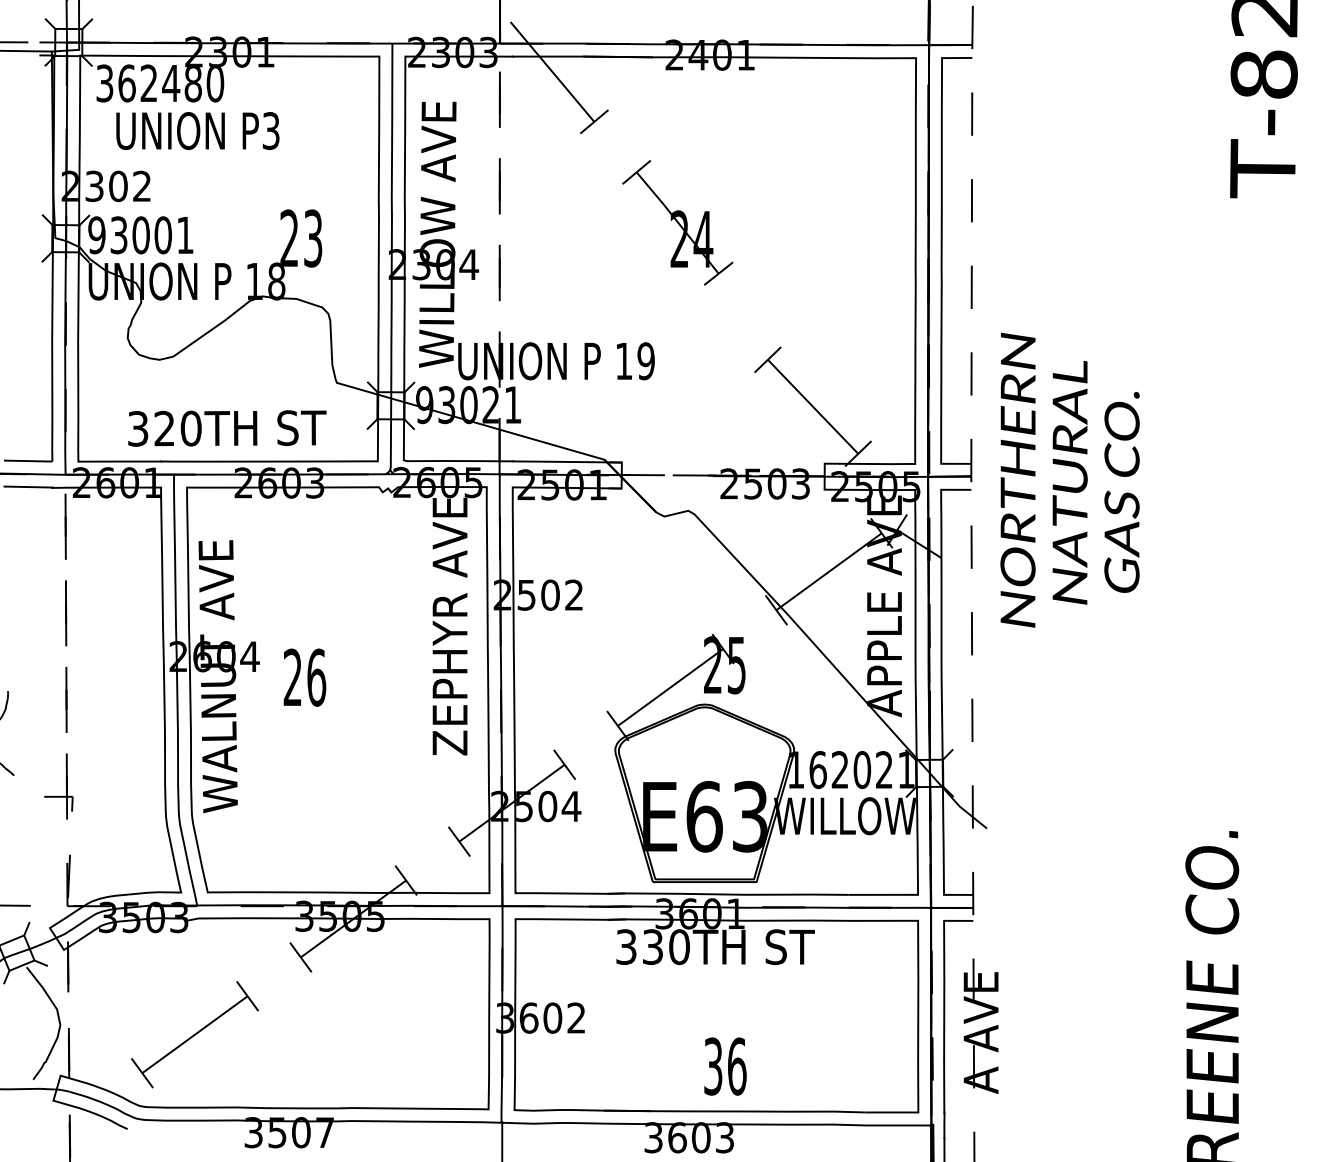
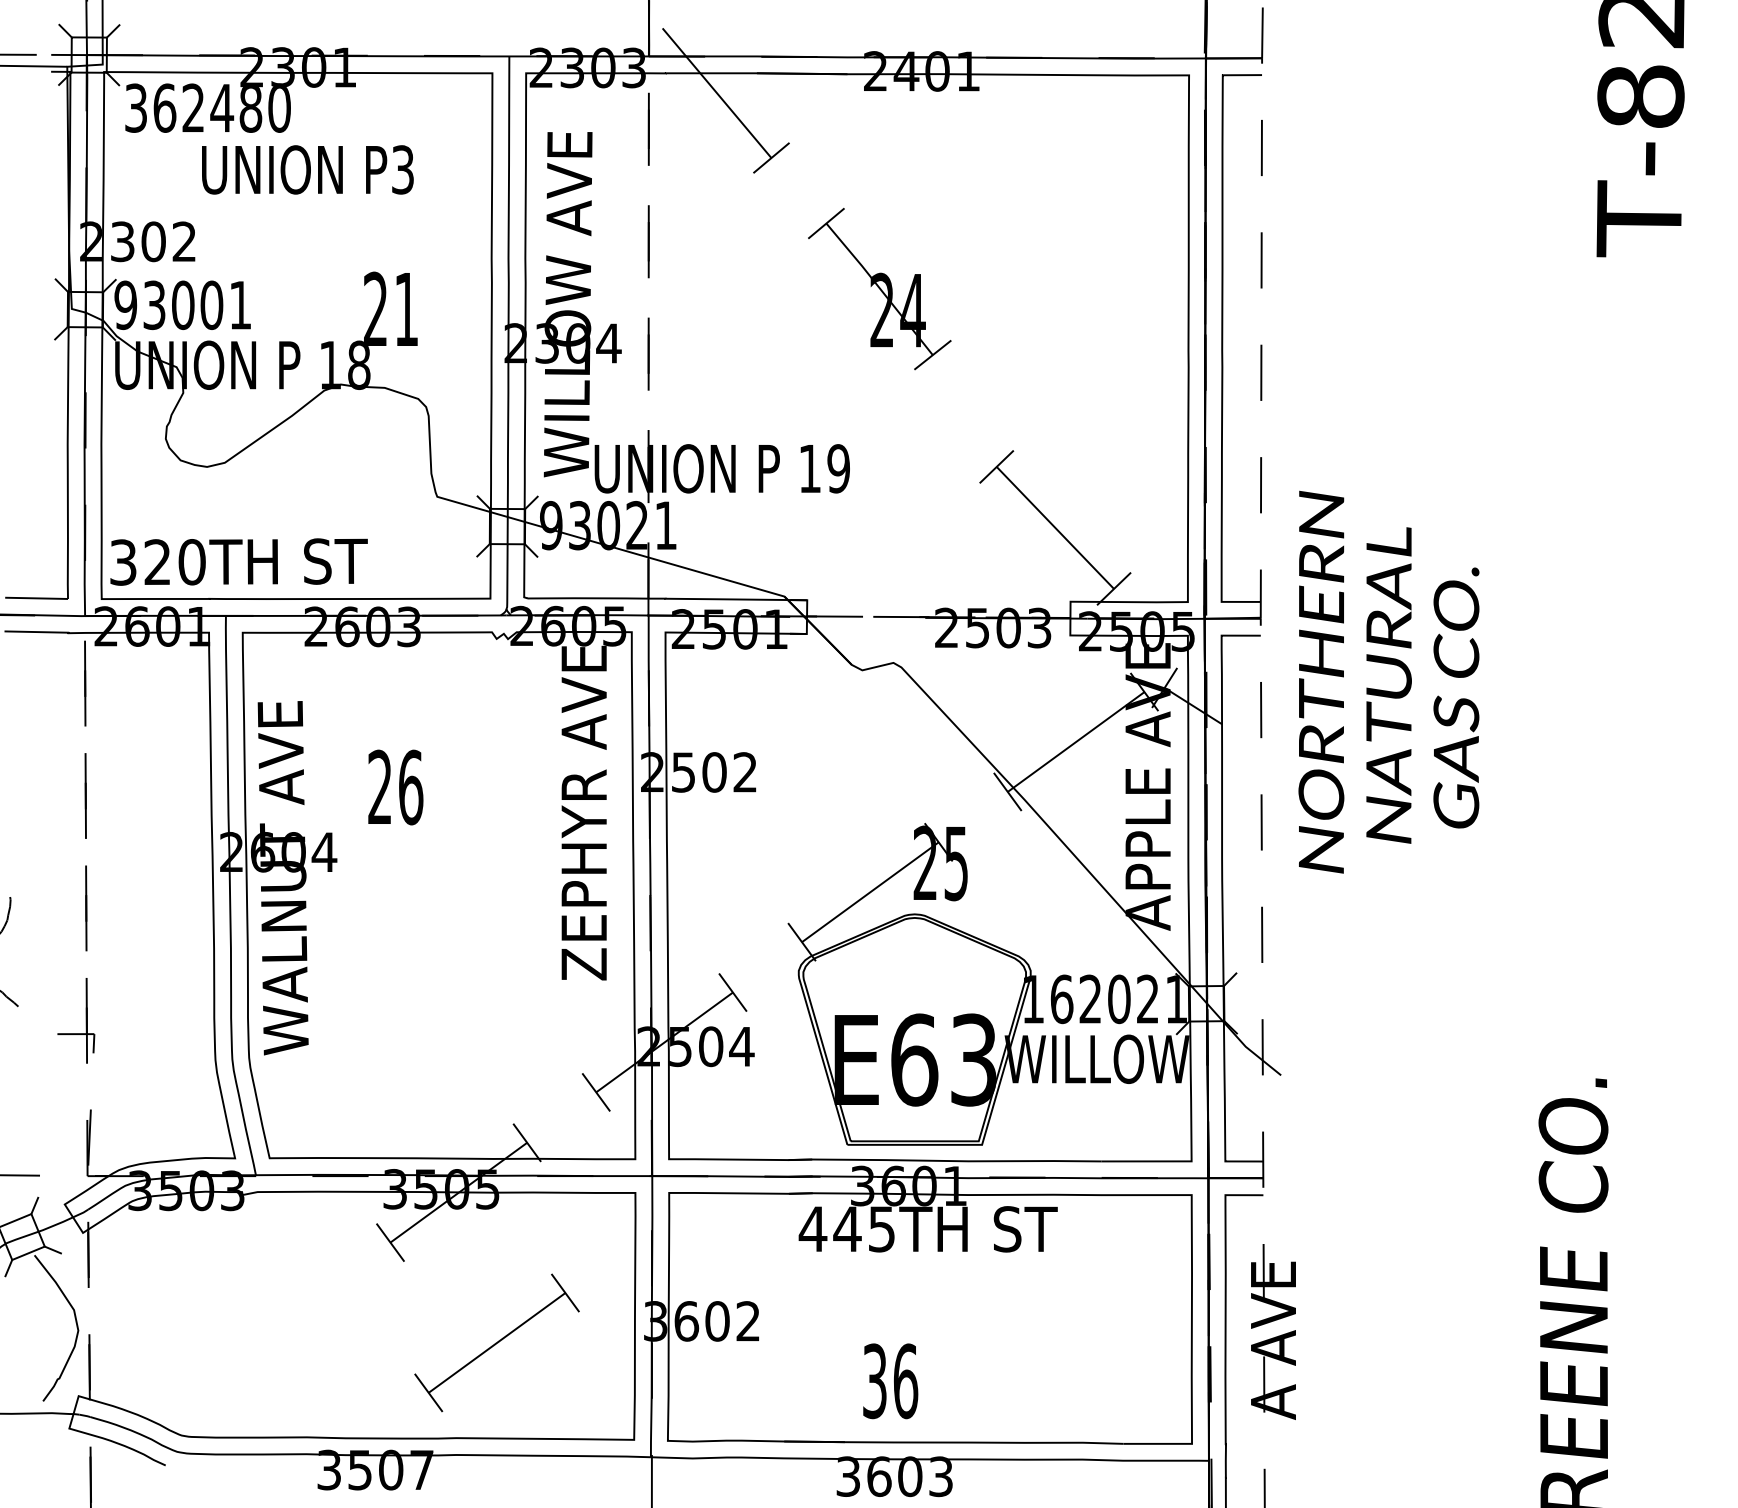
text: (197, 130) -> (307, 169), moved
text: (313, 238) -> (406, 309), 23 -> 21
text: (226, 428) -> (238, 561), moved
text: (1069, 479) -> (1388, 681), moved
text: (304, 677) -> (395, 787), moved
text: (652, 947) -> (846, 1229), 330TH -> 445TH
part: (194, 1034) -> (496, 1342), moved
text: (725, 1066) -> (890, 1381), moved

